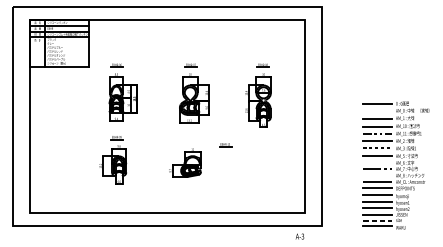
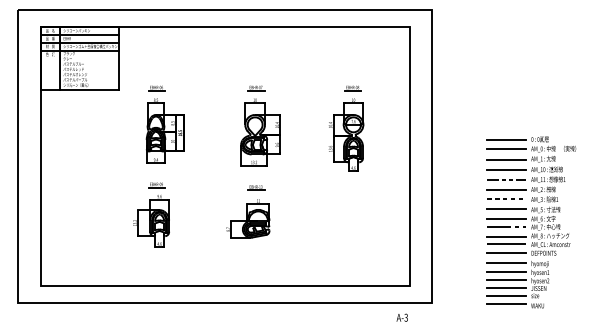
line: (377, 110) -> (506, 148), added
part: (225, 144) -> (256, 187), moved
line: (377, 162) -> (506, 218), added
line: (377, 176) -> (506, 236), added
line: (378, 220) -> (507, 296), dashed -> solid

